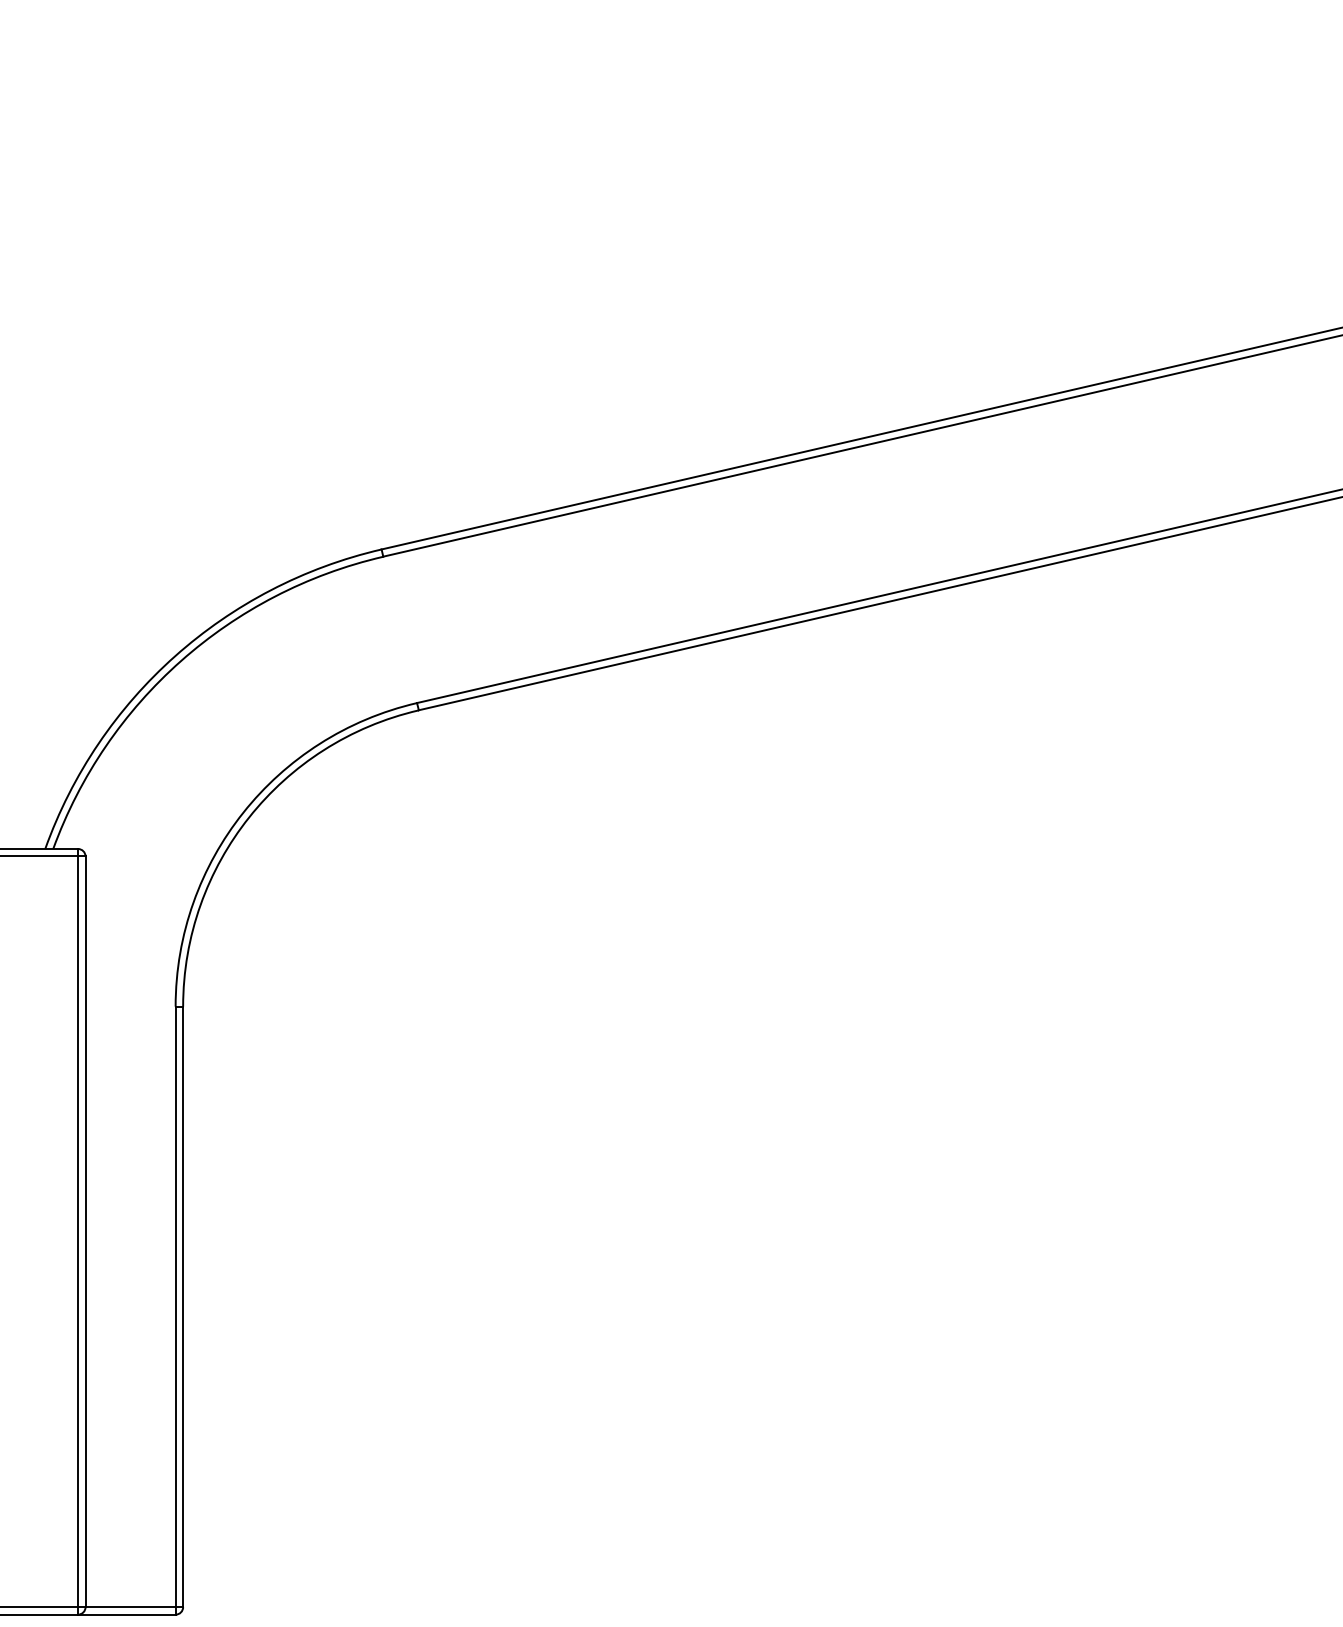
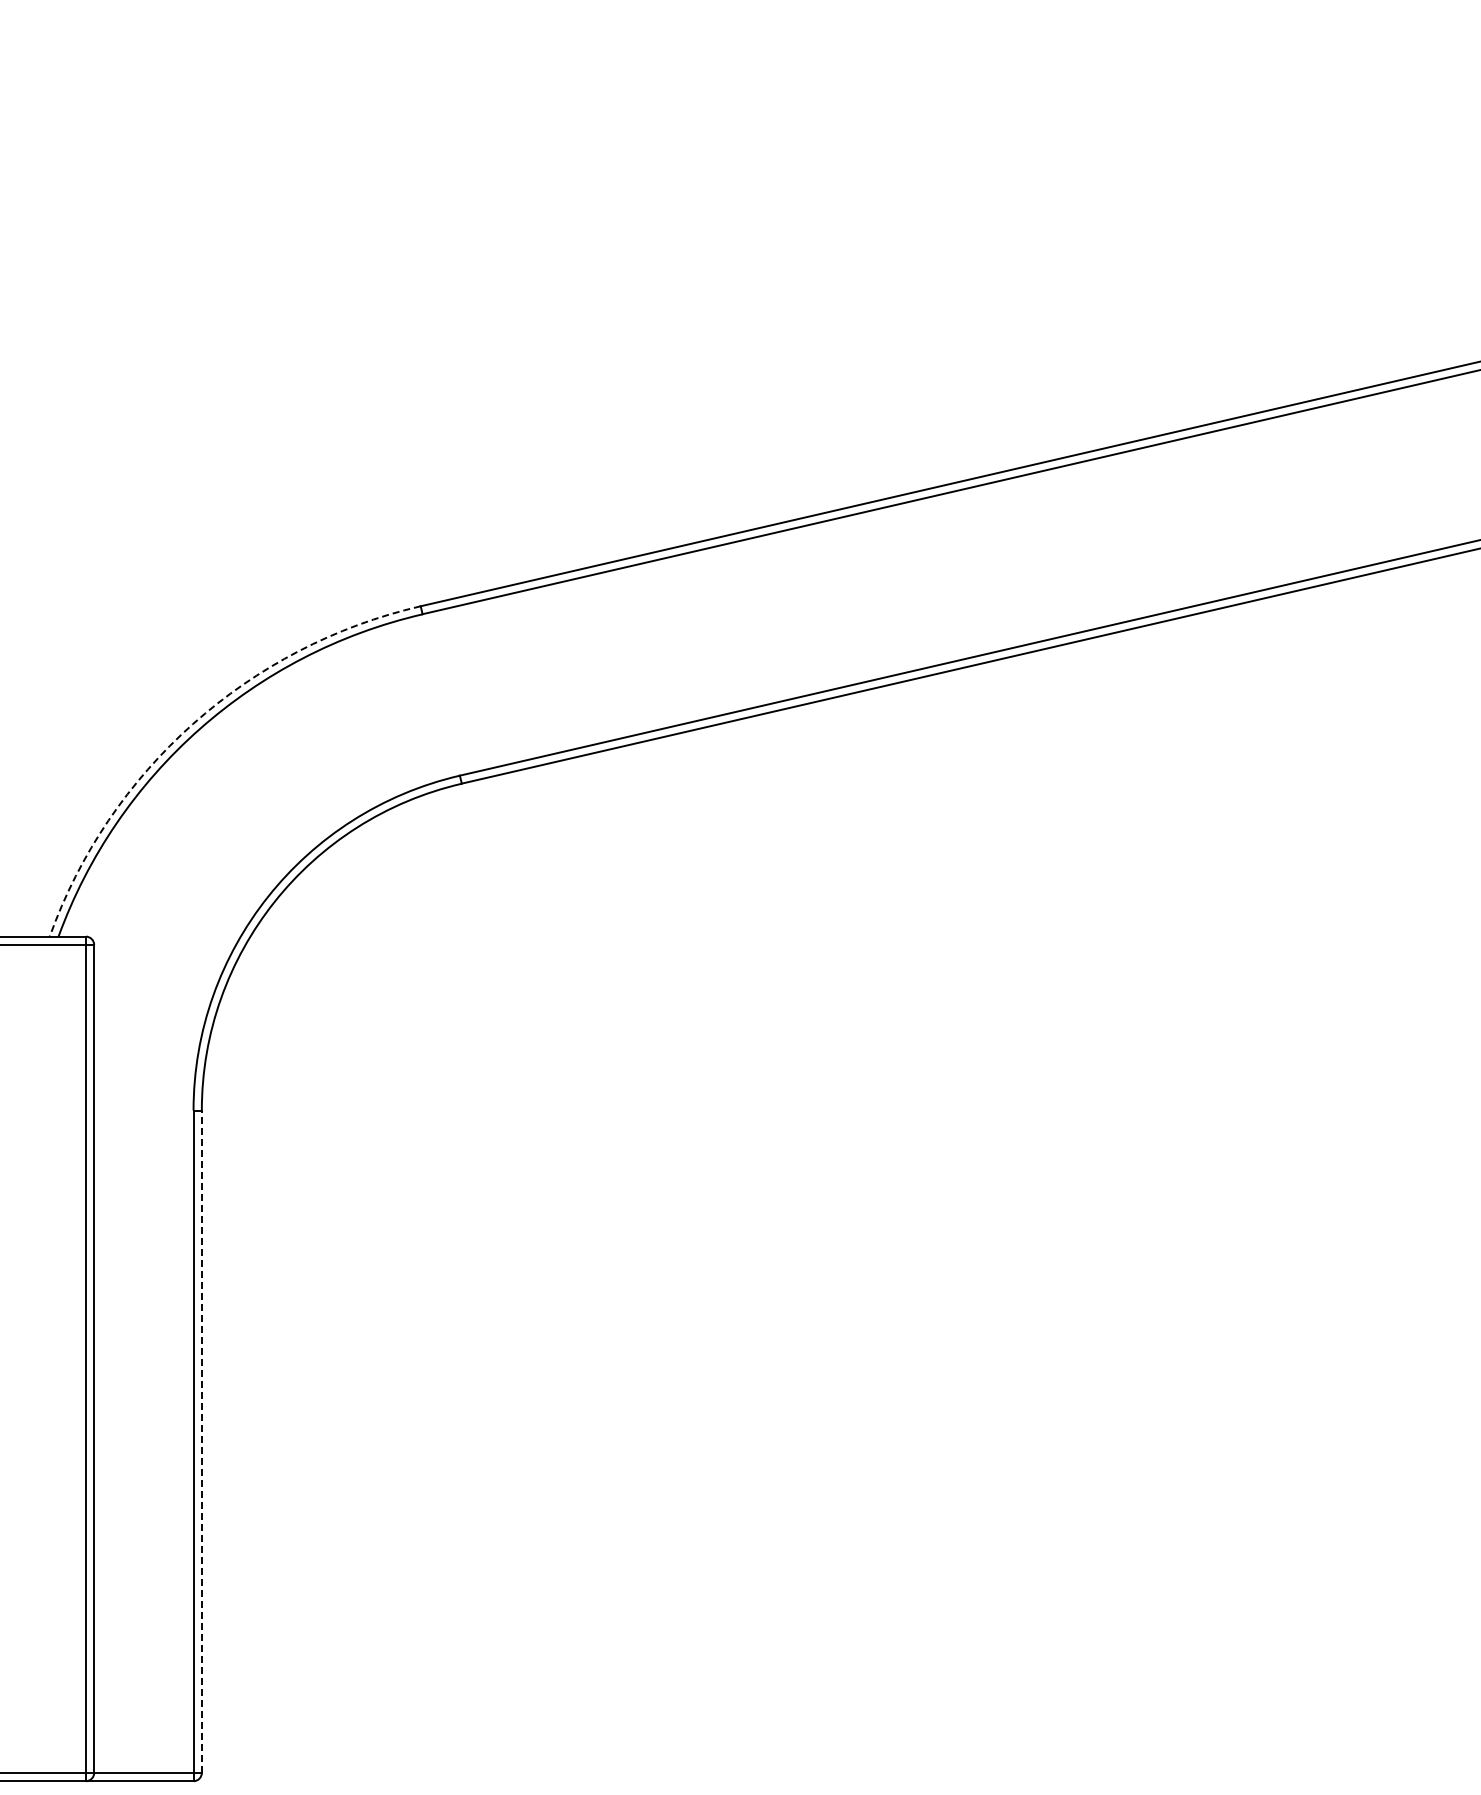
arc: (175, 656) -> (193, 724), solid -> dashed
line: (182, 1306) -> (201, 1441), solid -> dashed

